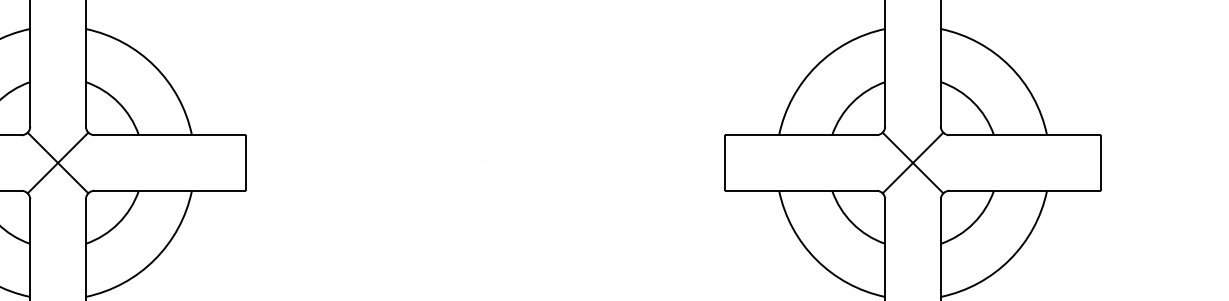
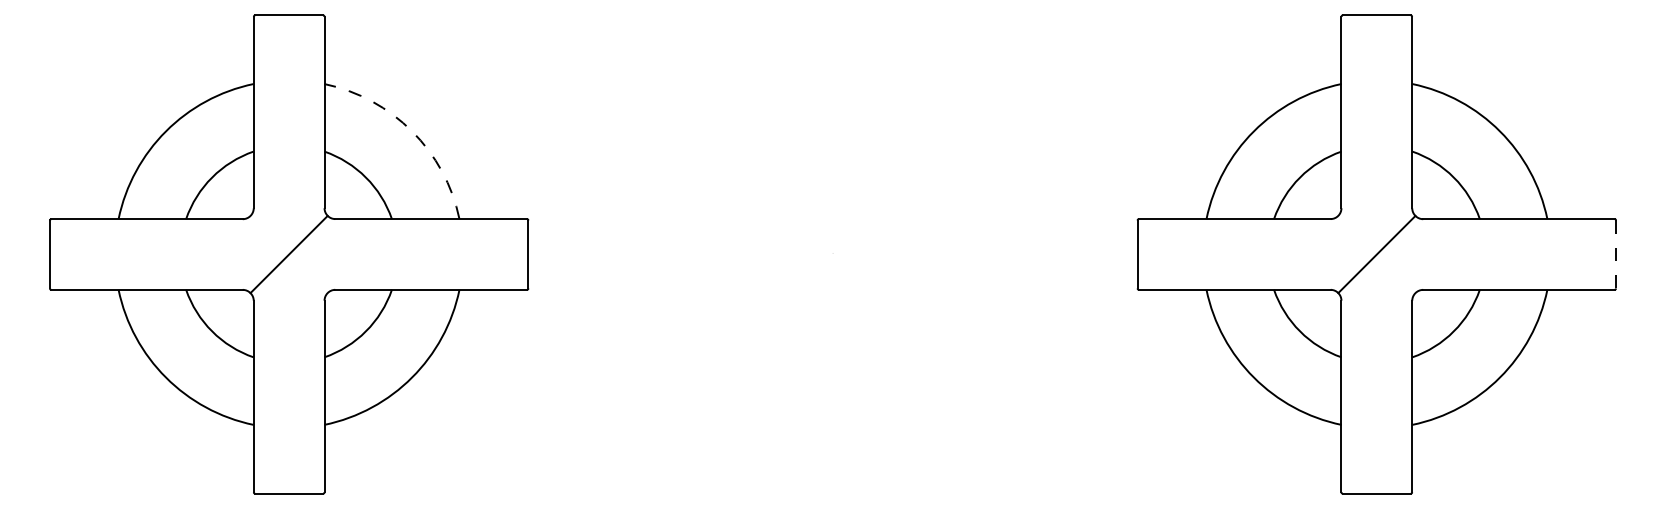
arc: (155, 66) -> (412, 131), solid -> dashed
line: (57, 163) -> (288, 254), removed
line: (912, 163) -> (1376, 254), removed
line: (1101, 163) -> (1616, 254), solid -> dashed

